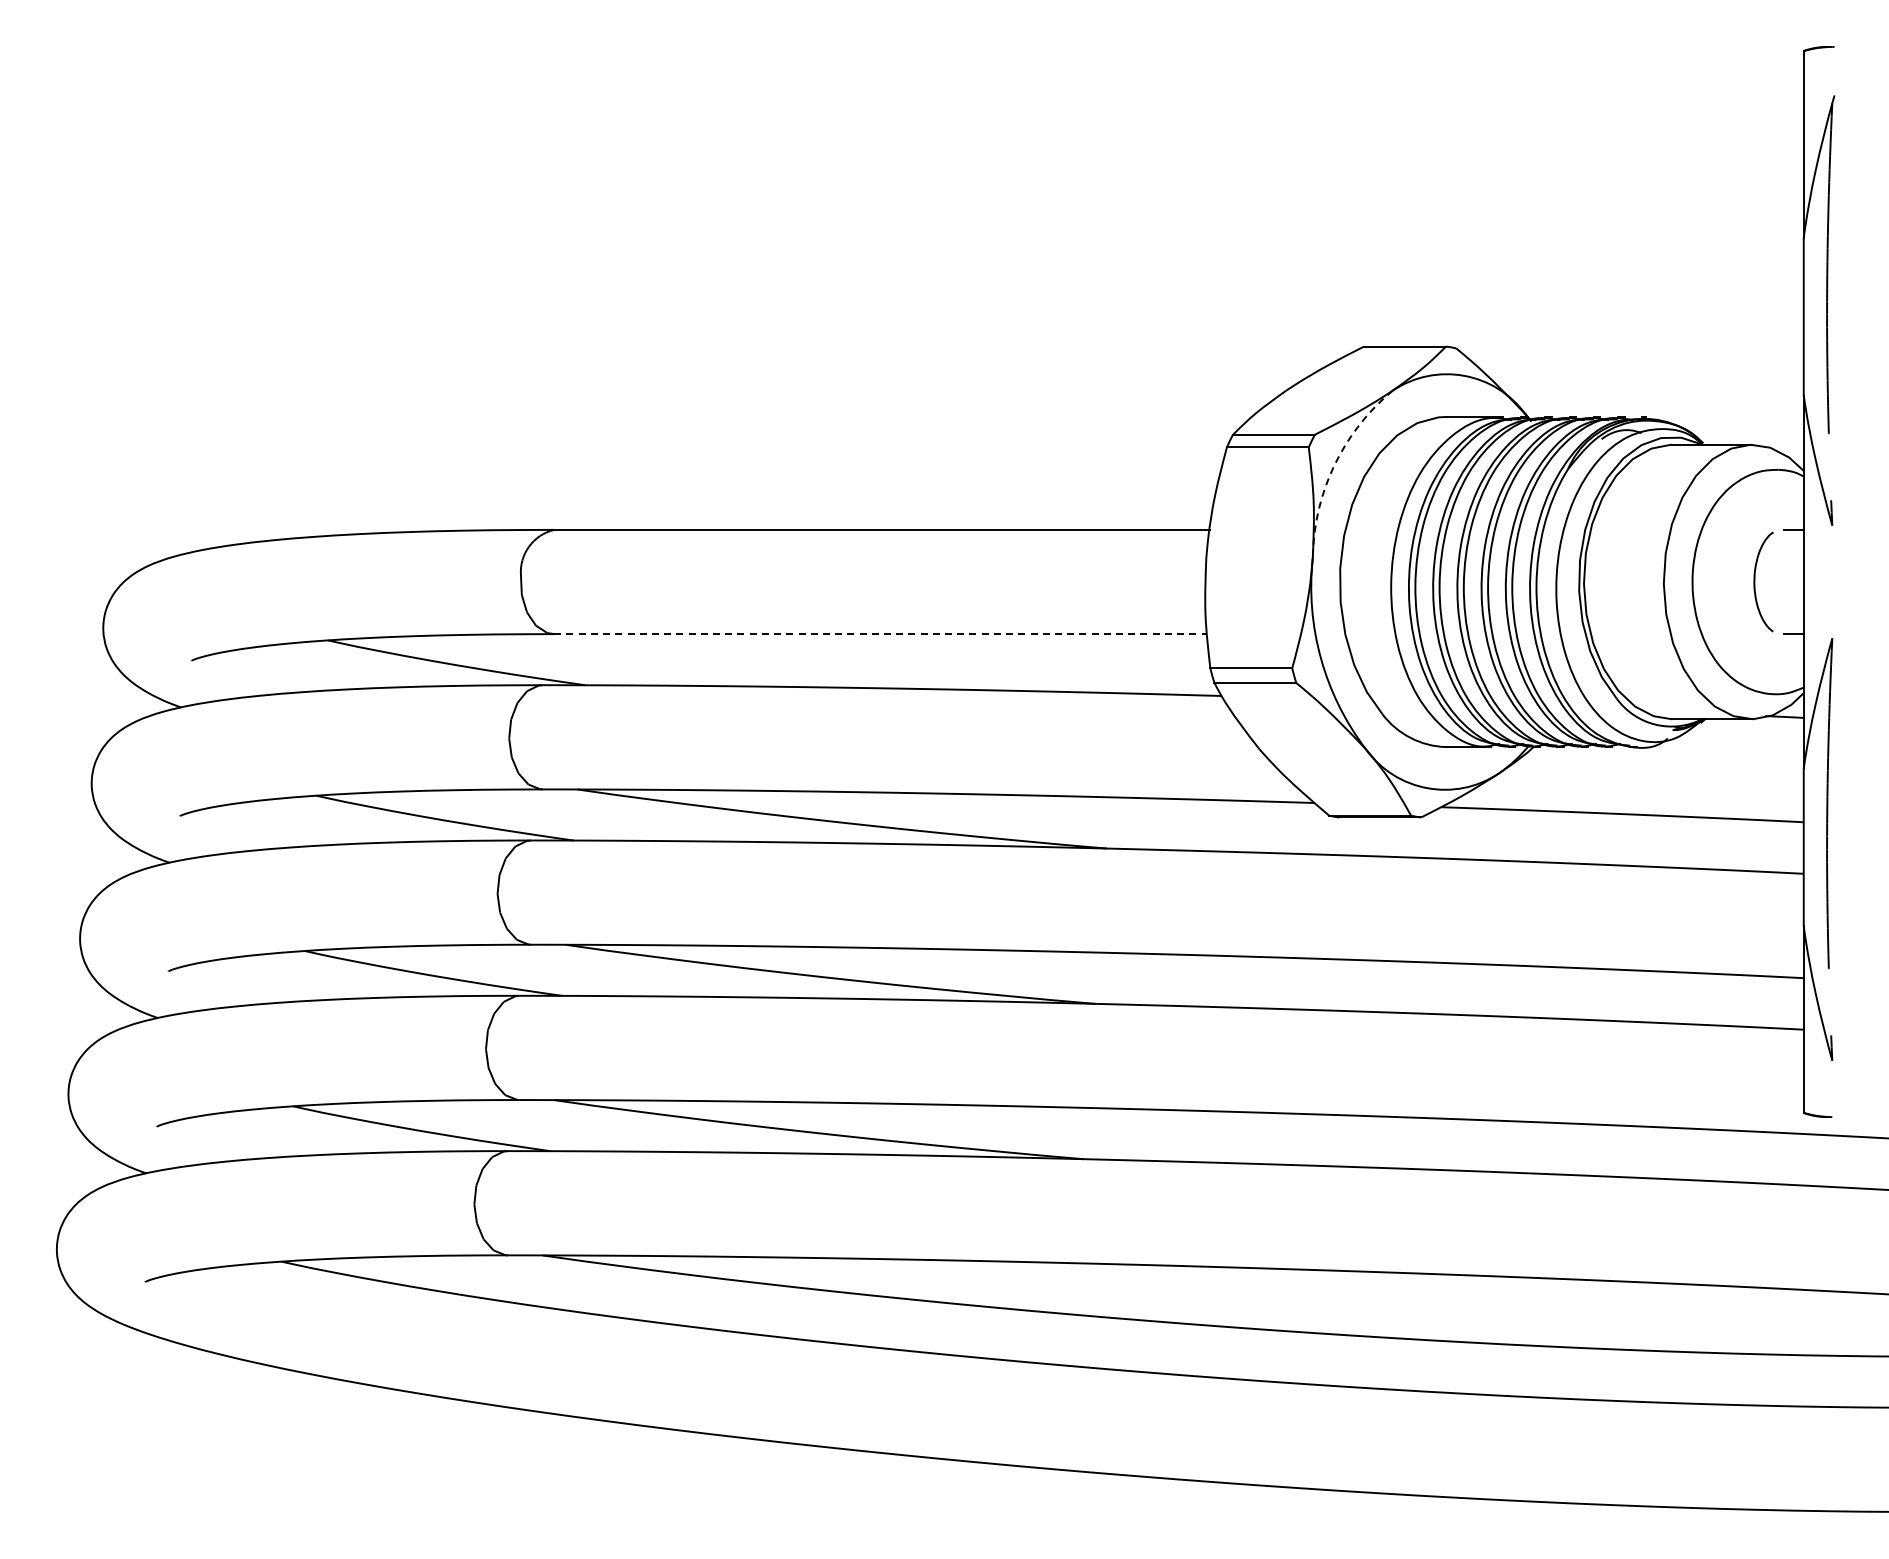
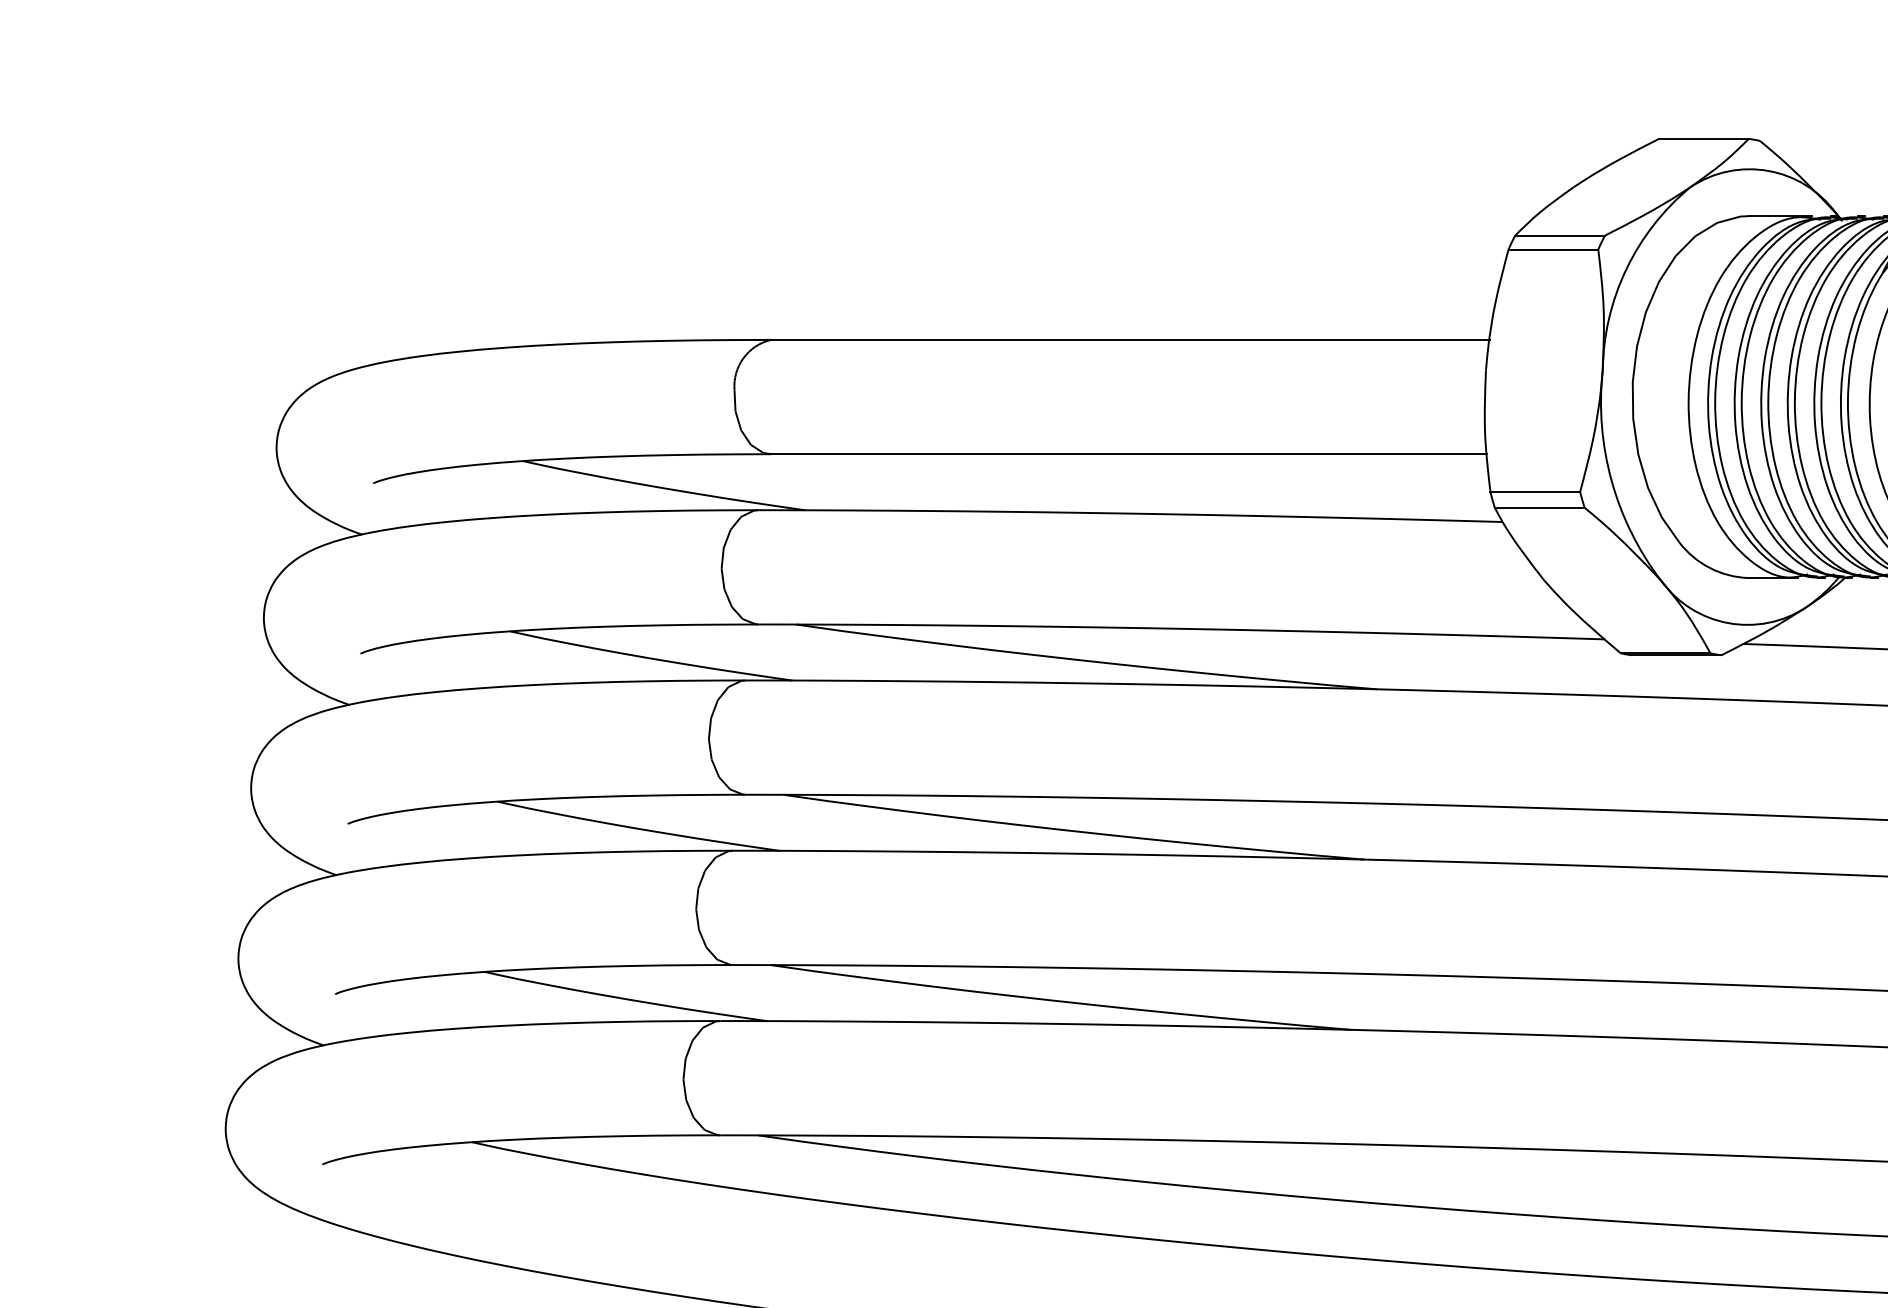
arc: (1334, 465) -> (1626, 269), dashed -> solid
line: (880, 634) -> (1128, 454), dashed -> solid

